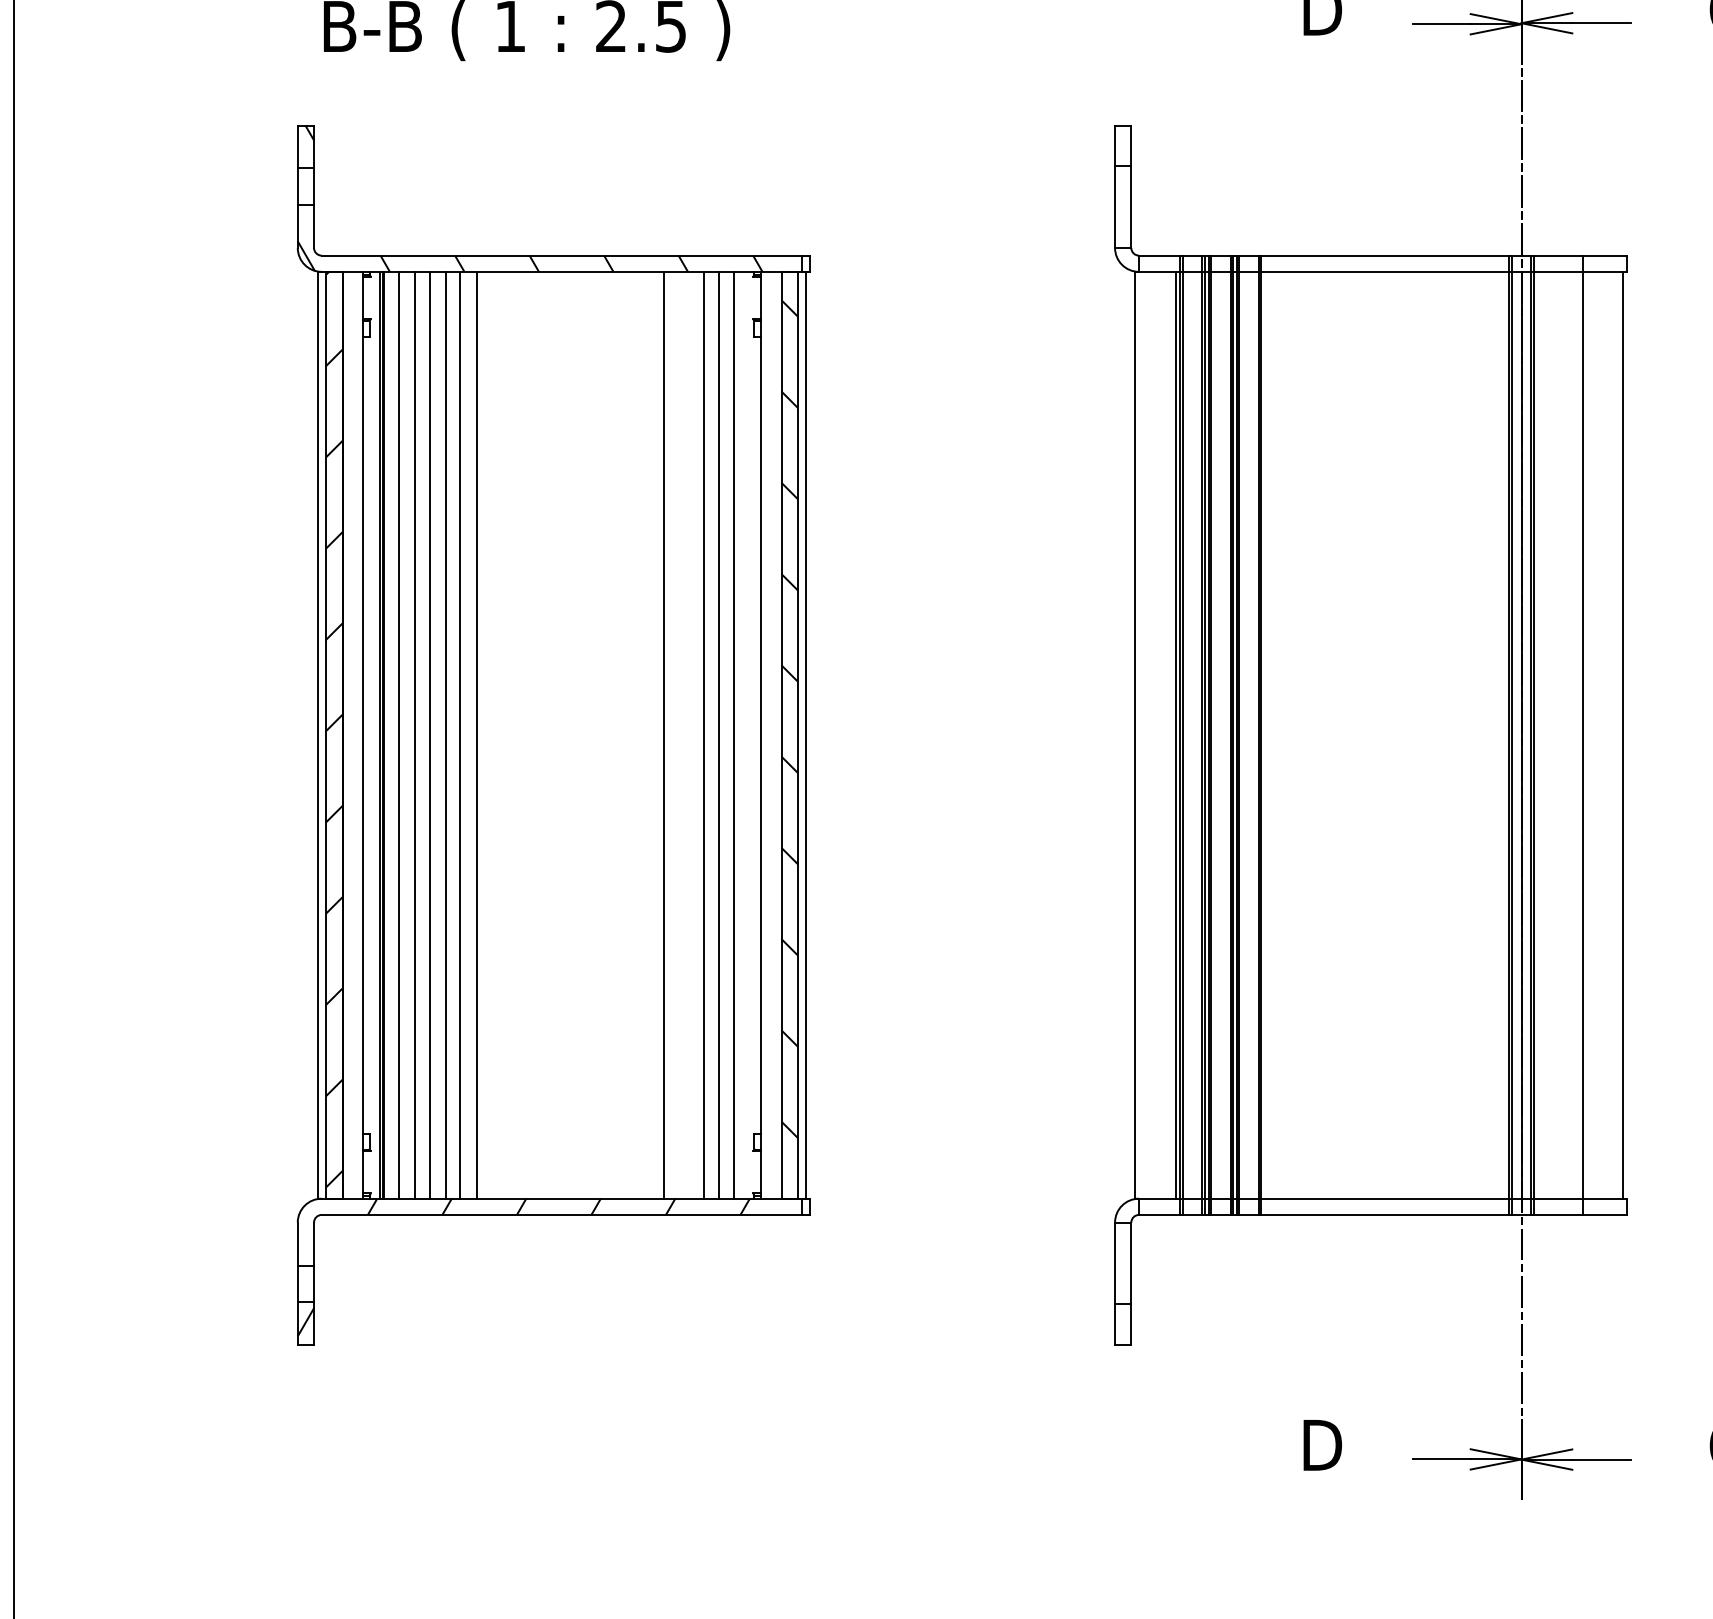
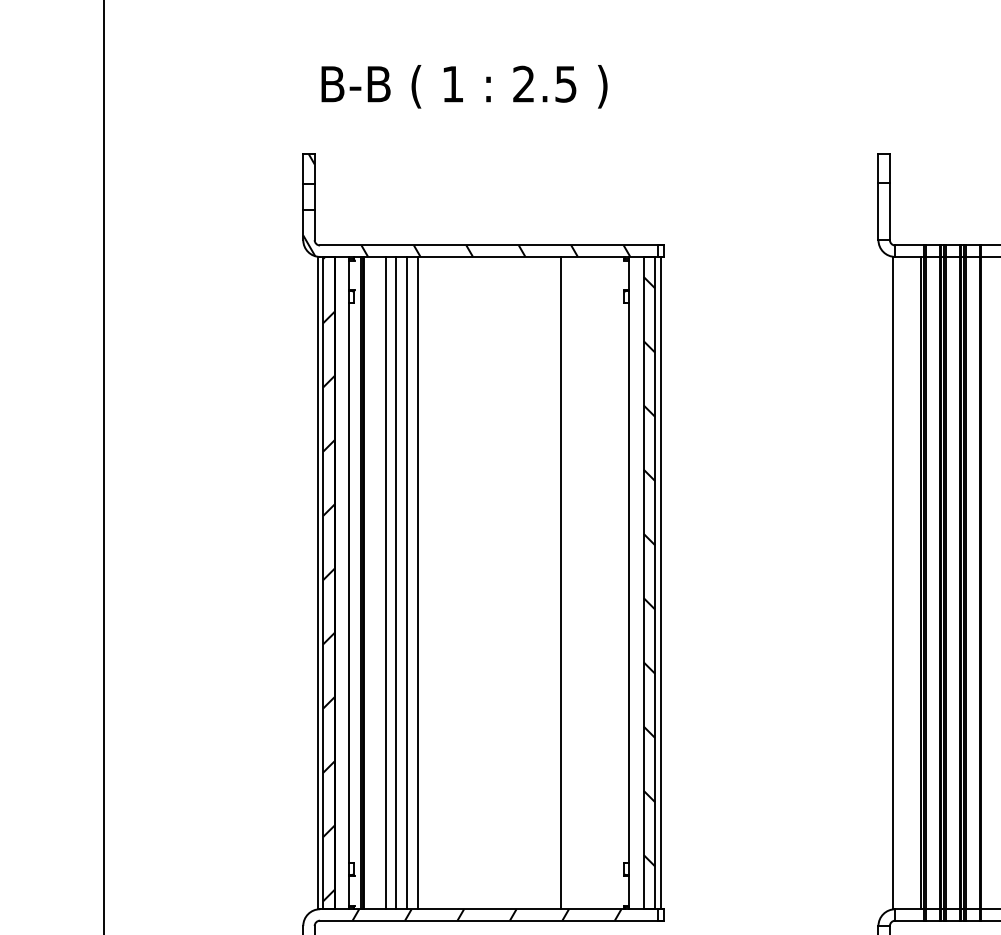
line: (398, 734) -> (374, 582), removed
line: (476, 734) -> (429, 582), removed
line: (704, 734) -> (589, 582), removed
line: (718, 734) -> (599, 582), removed
line: (733, 734) -> (609, 582), removed

